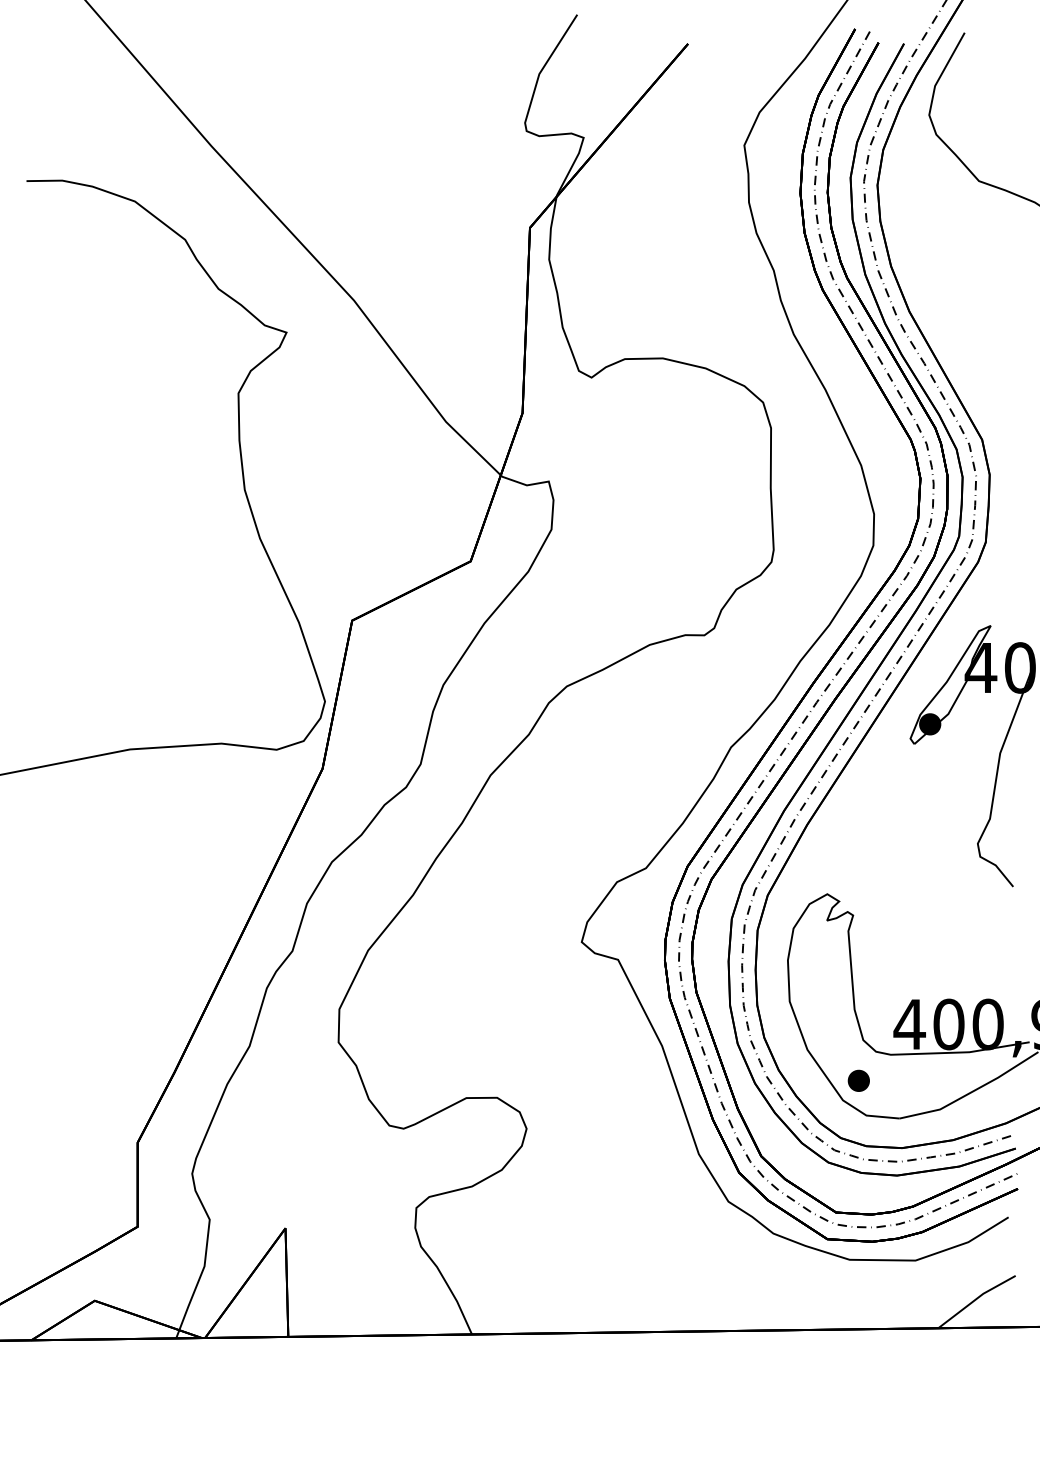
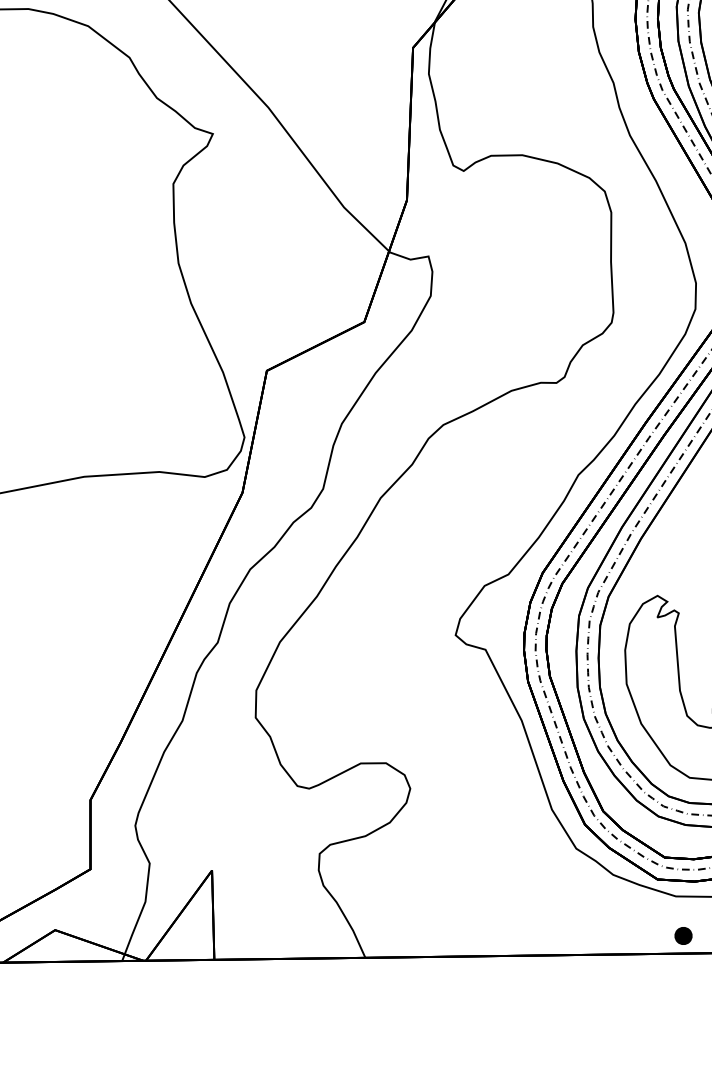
part: (858, 1080) -> (683, 935), moved

